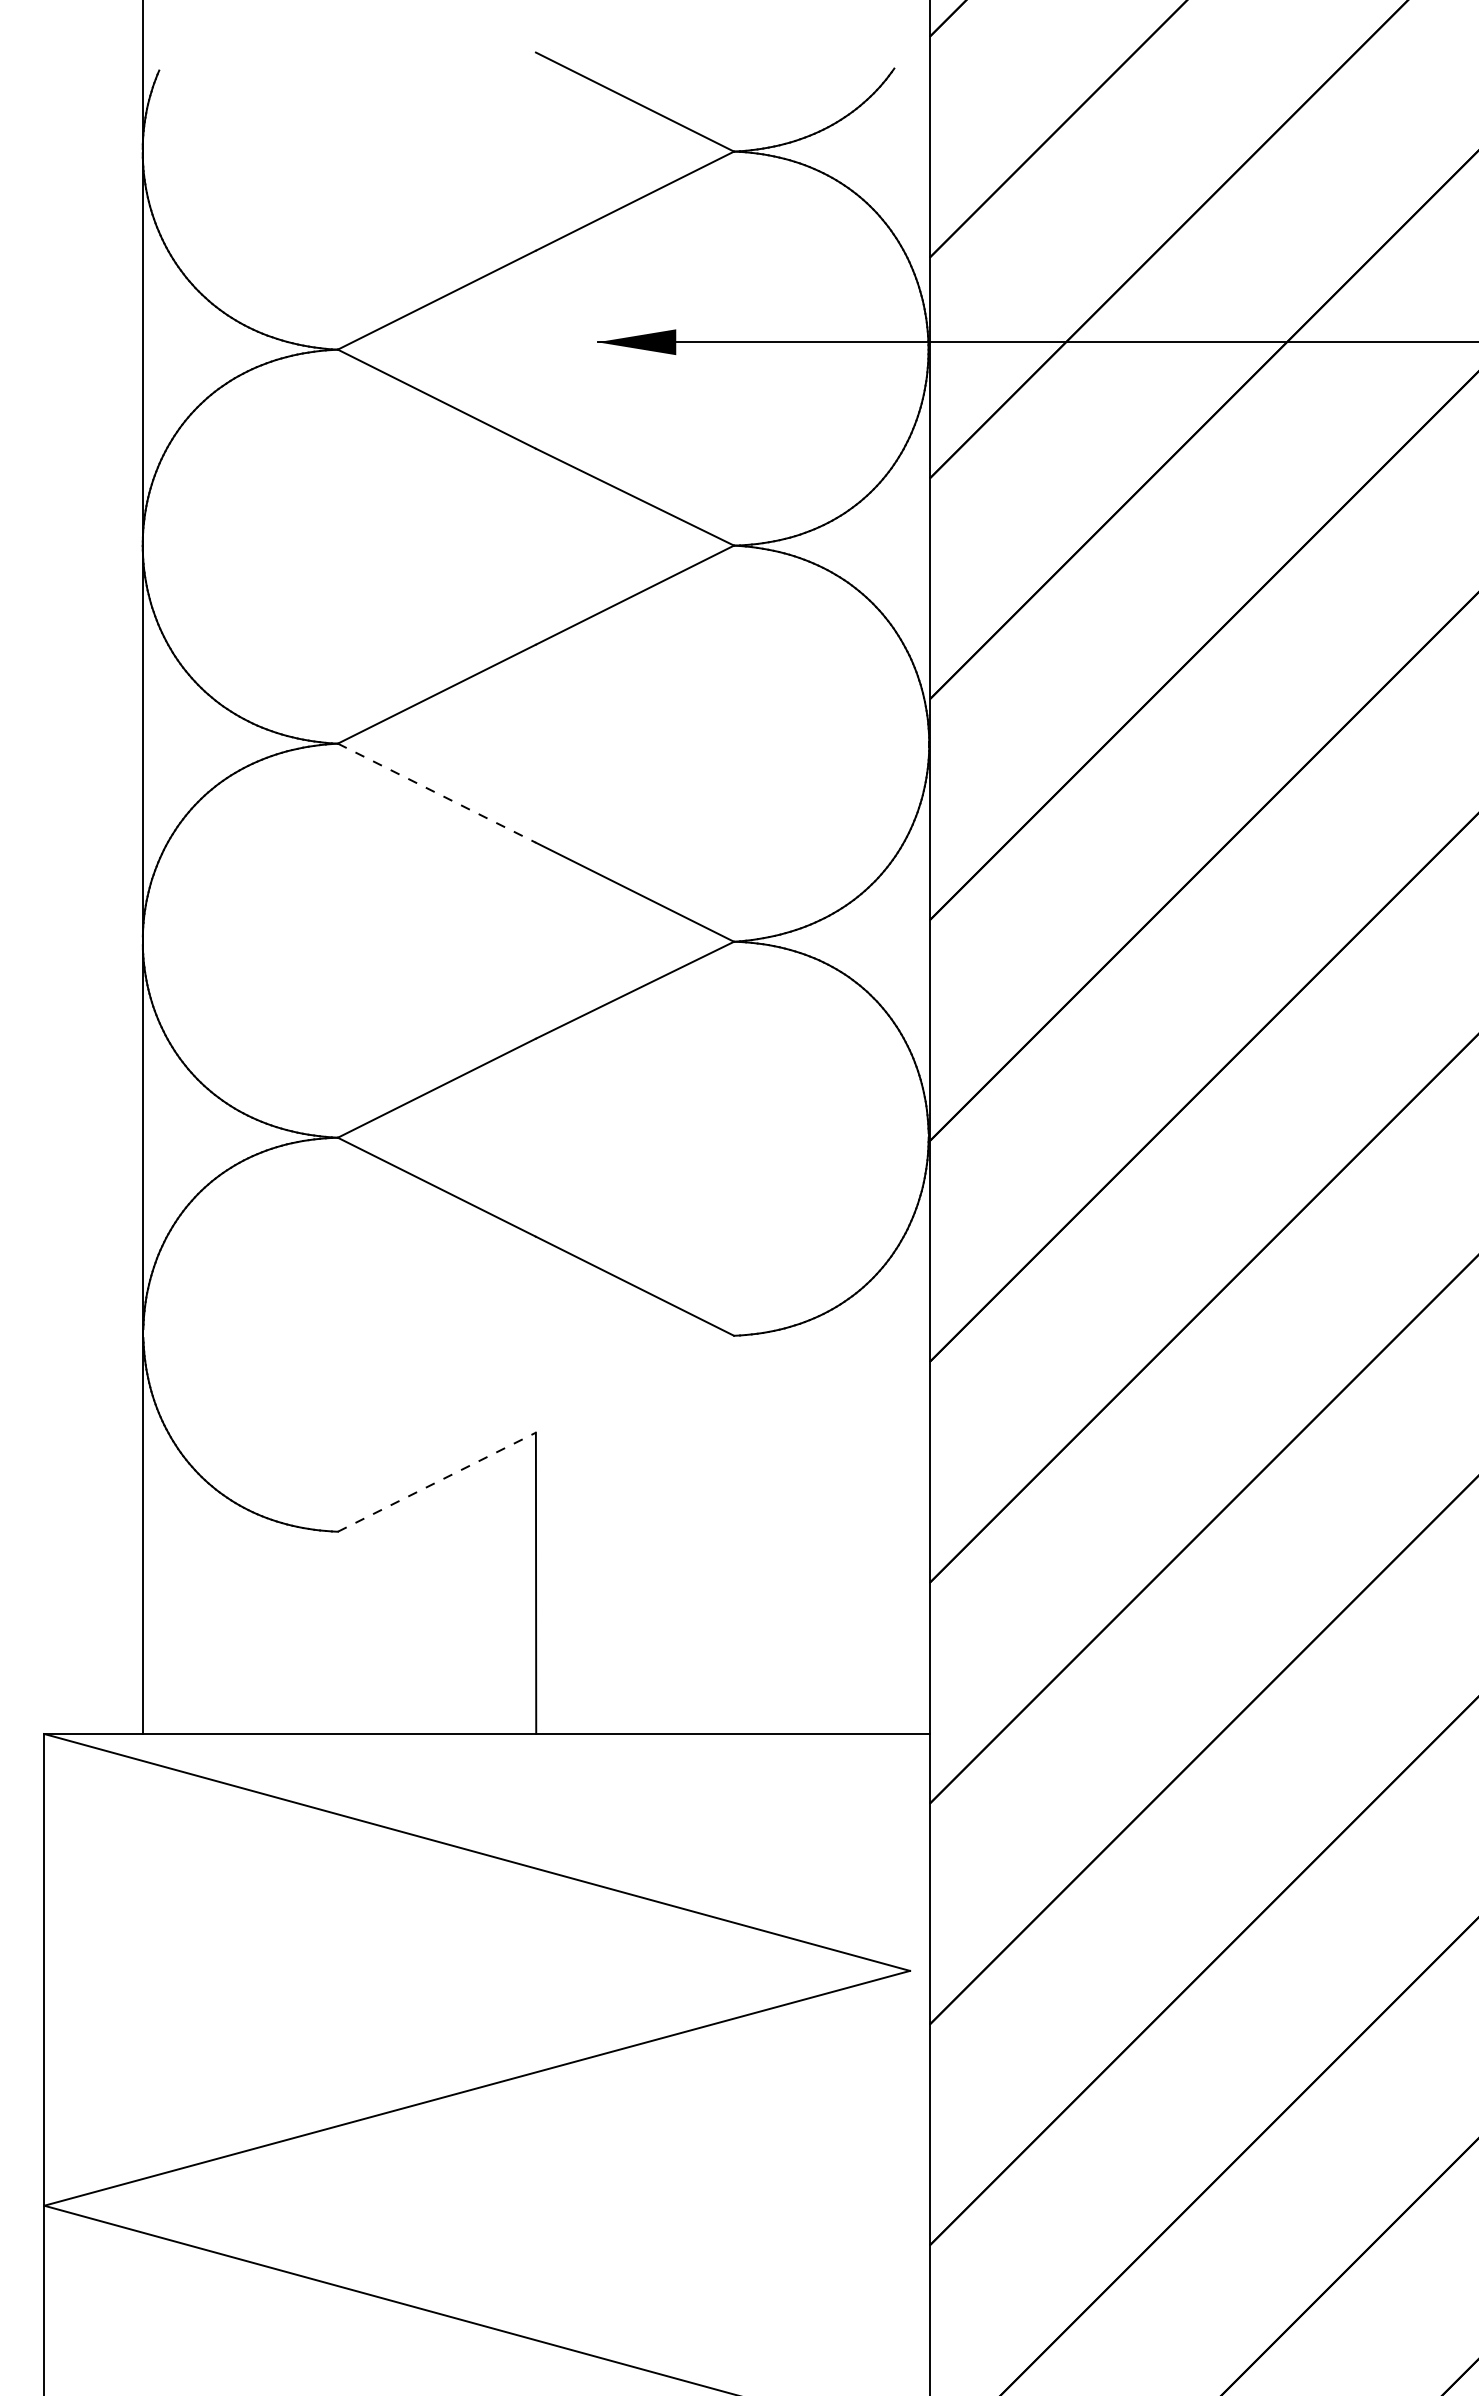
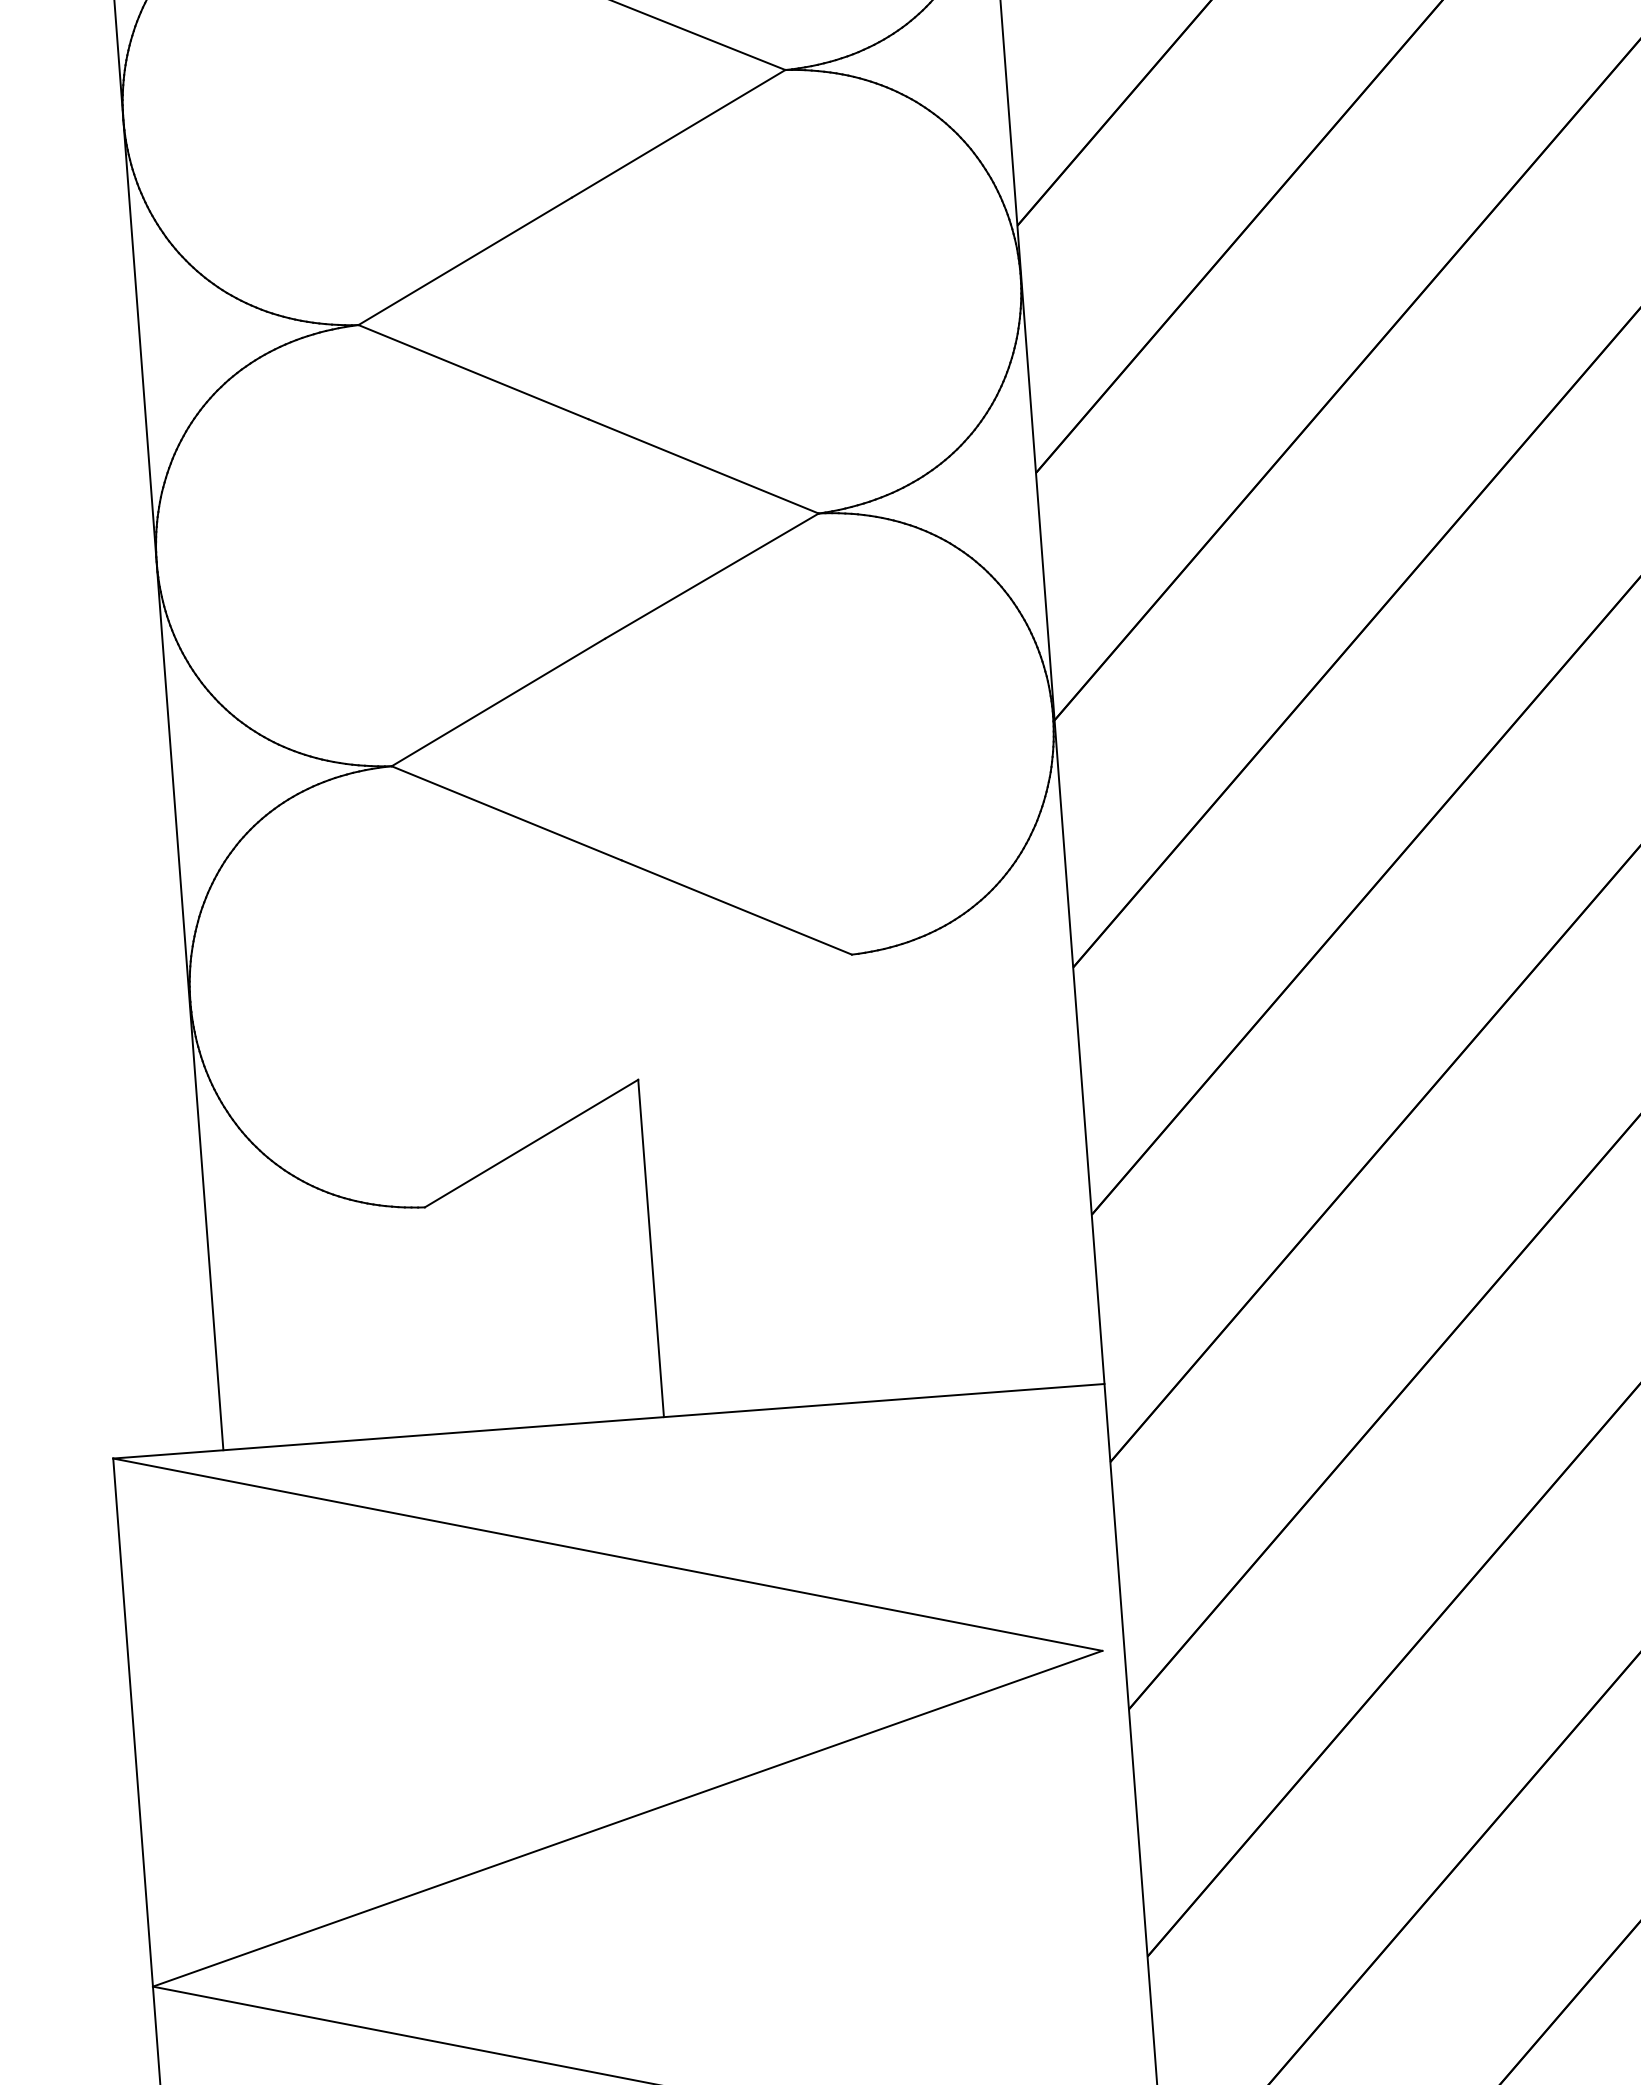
line: (436, 793) -> (473, 372), dashed -> solid
line: (436, 1482) -> (531, 1143), dashed -> solid

